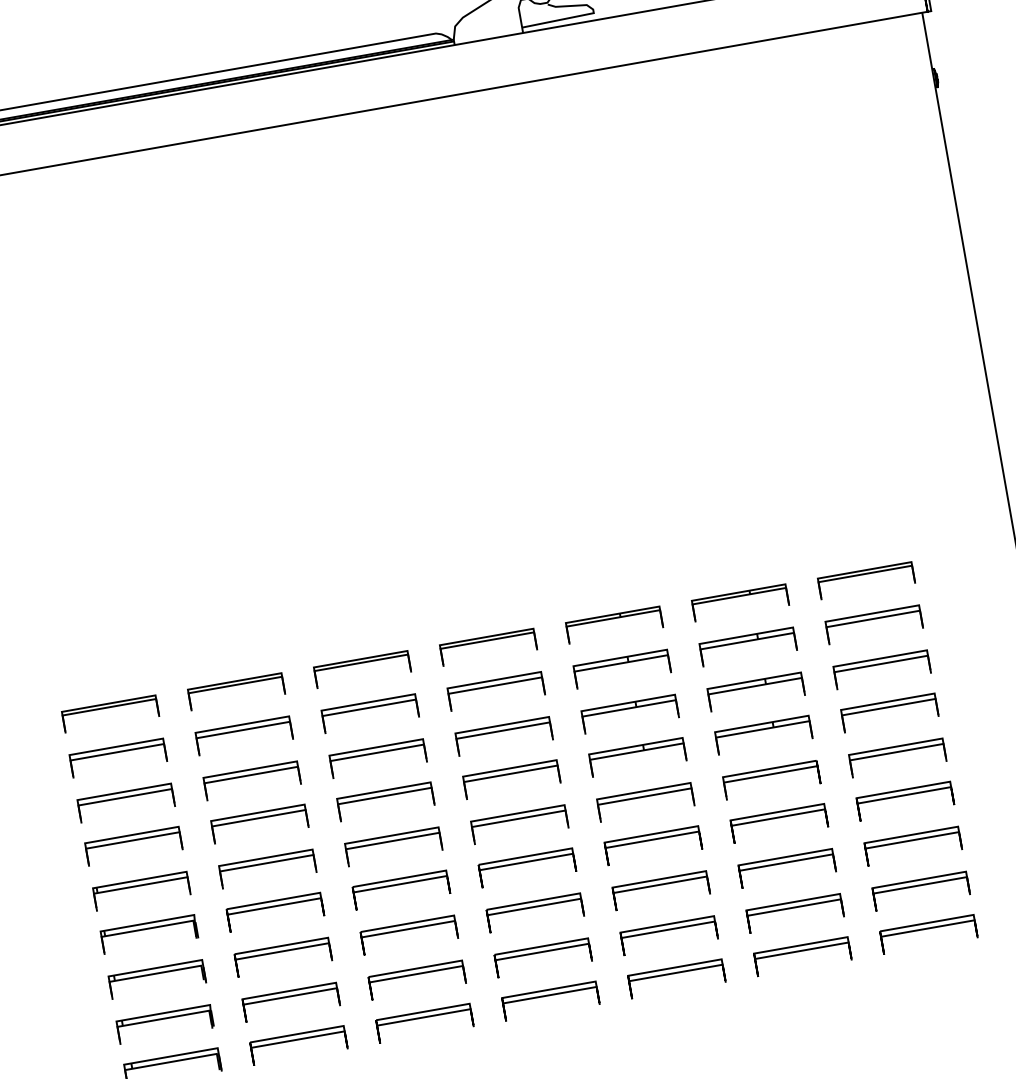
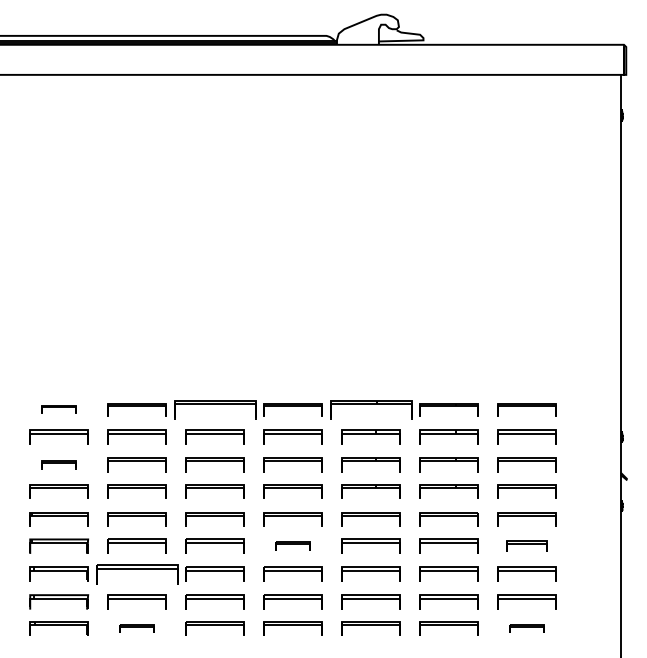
part: (613, 624) -> (370, 409), size x1.4
part: (361, 669) -> (214, 409), size x1.4
part: (109, 713) -> (58, 409), size x0.6
part: (904, 799) -> (526, 545), size x0.7
part: (125, 802) -> (58, 464), size x0.6
part: (526, 866) -> (292, 545), size x0.6
part: (927, 933) -> (526, 628), size x0.6
part: (282, 956) -> (136, 573), size x1.4
part: (297, 1045) -> (136, 628), size x0.6

